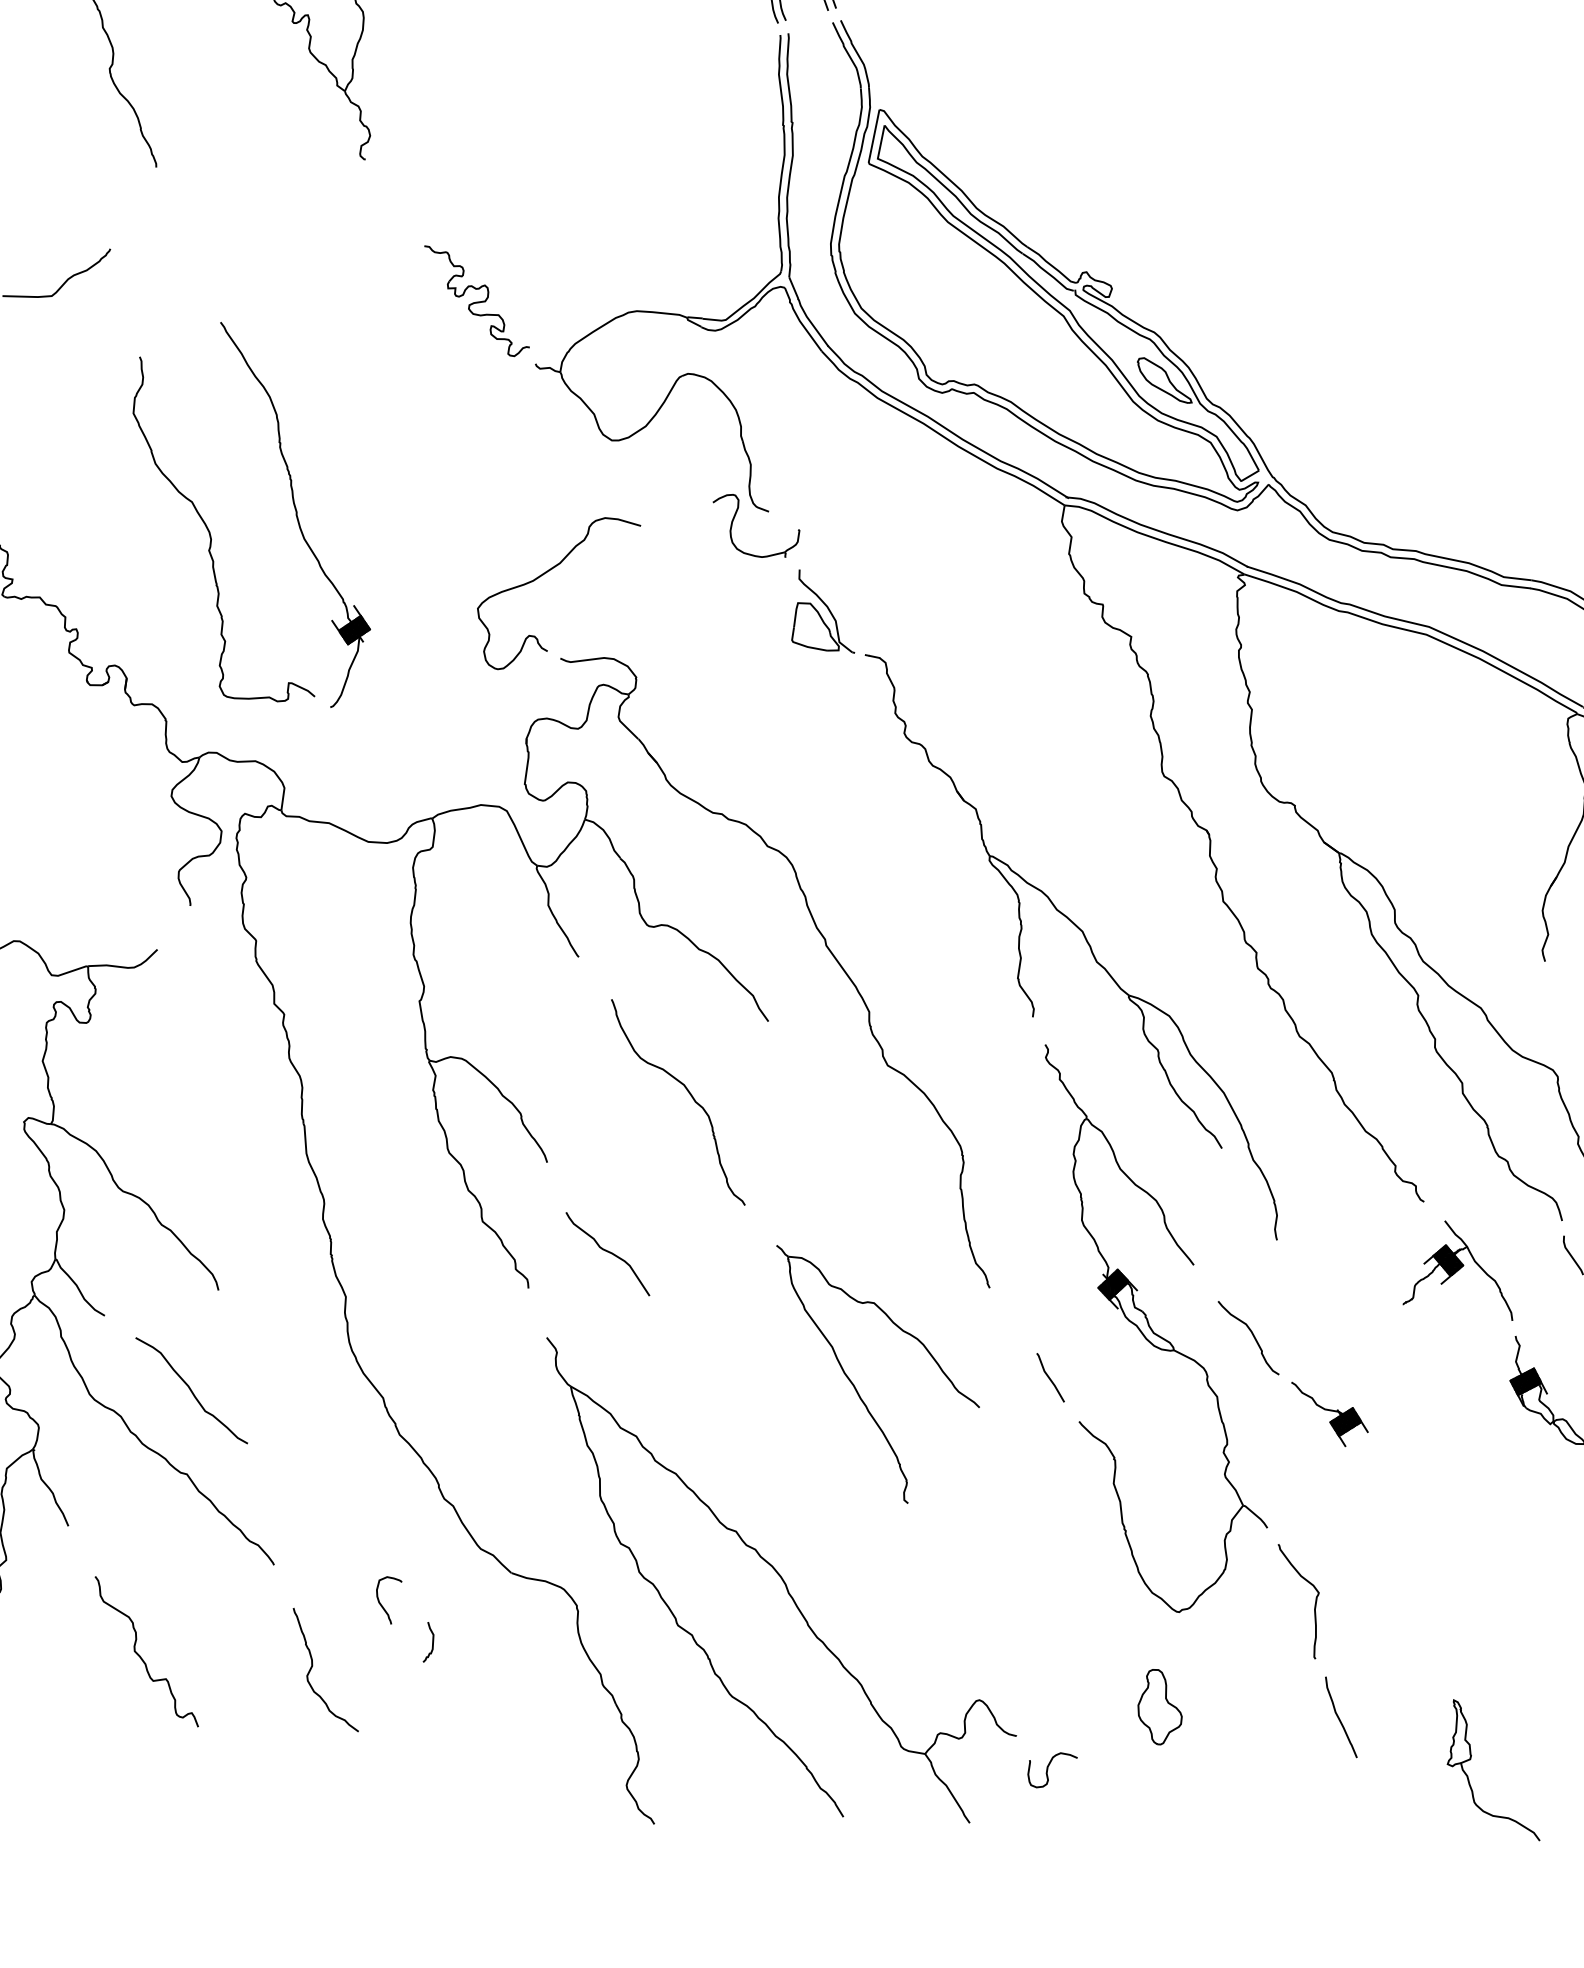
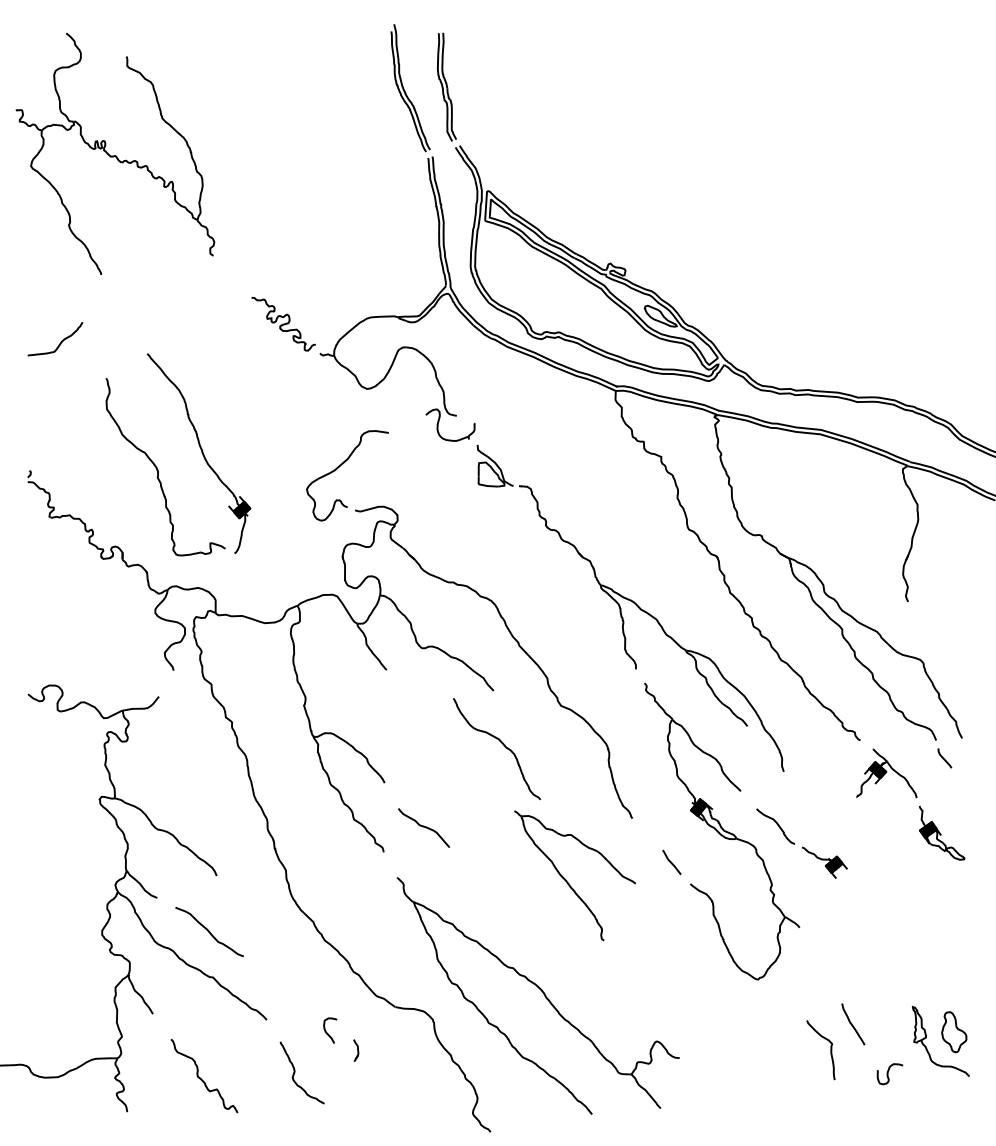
curve: (687, 1093) -> (501, 743), moved
curve: (1314, 1604) -> (830, 1050), moved
part: (1161, 1708) -> (954, 1032), moved
curve: (1048, 1770) -> (888, 1074), moved

